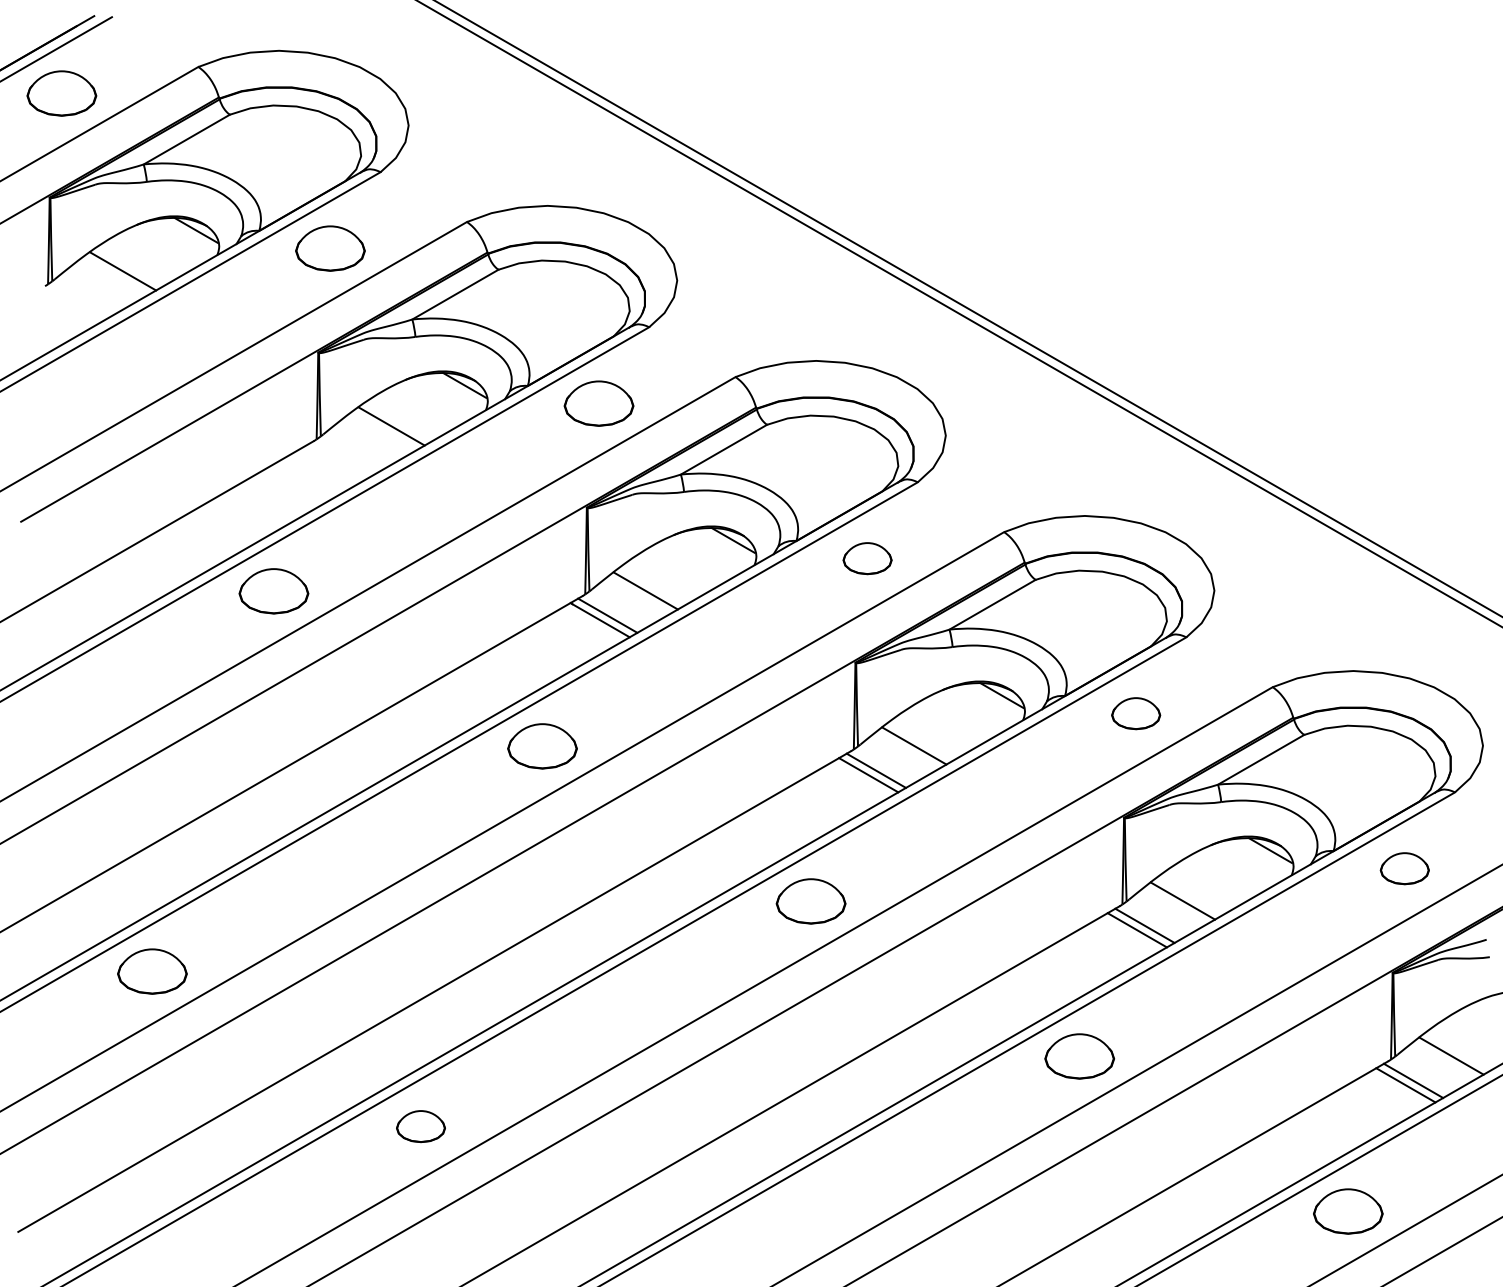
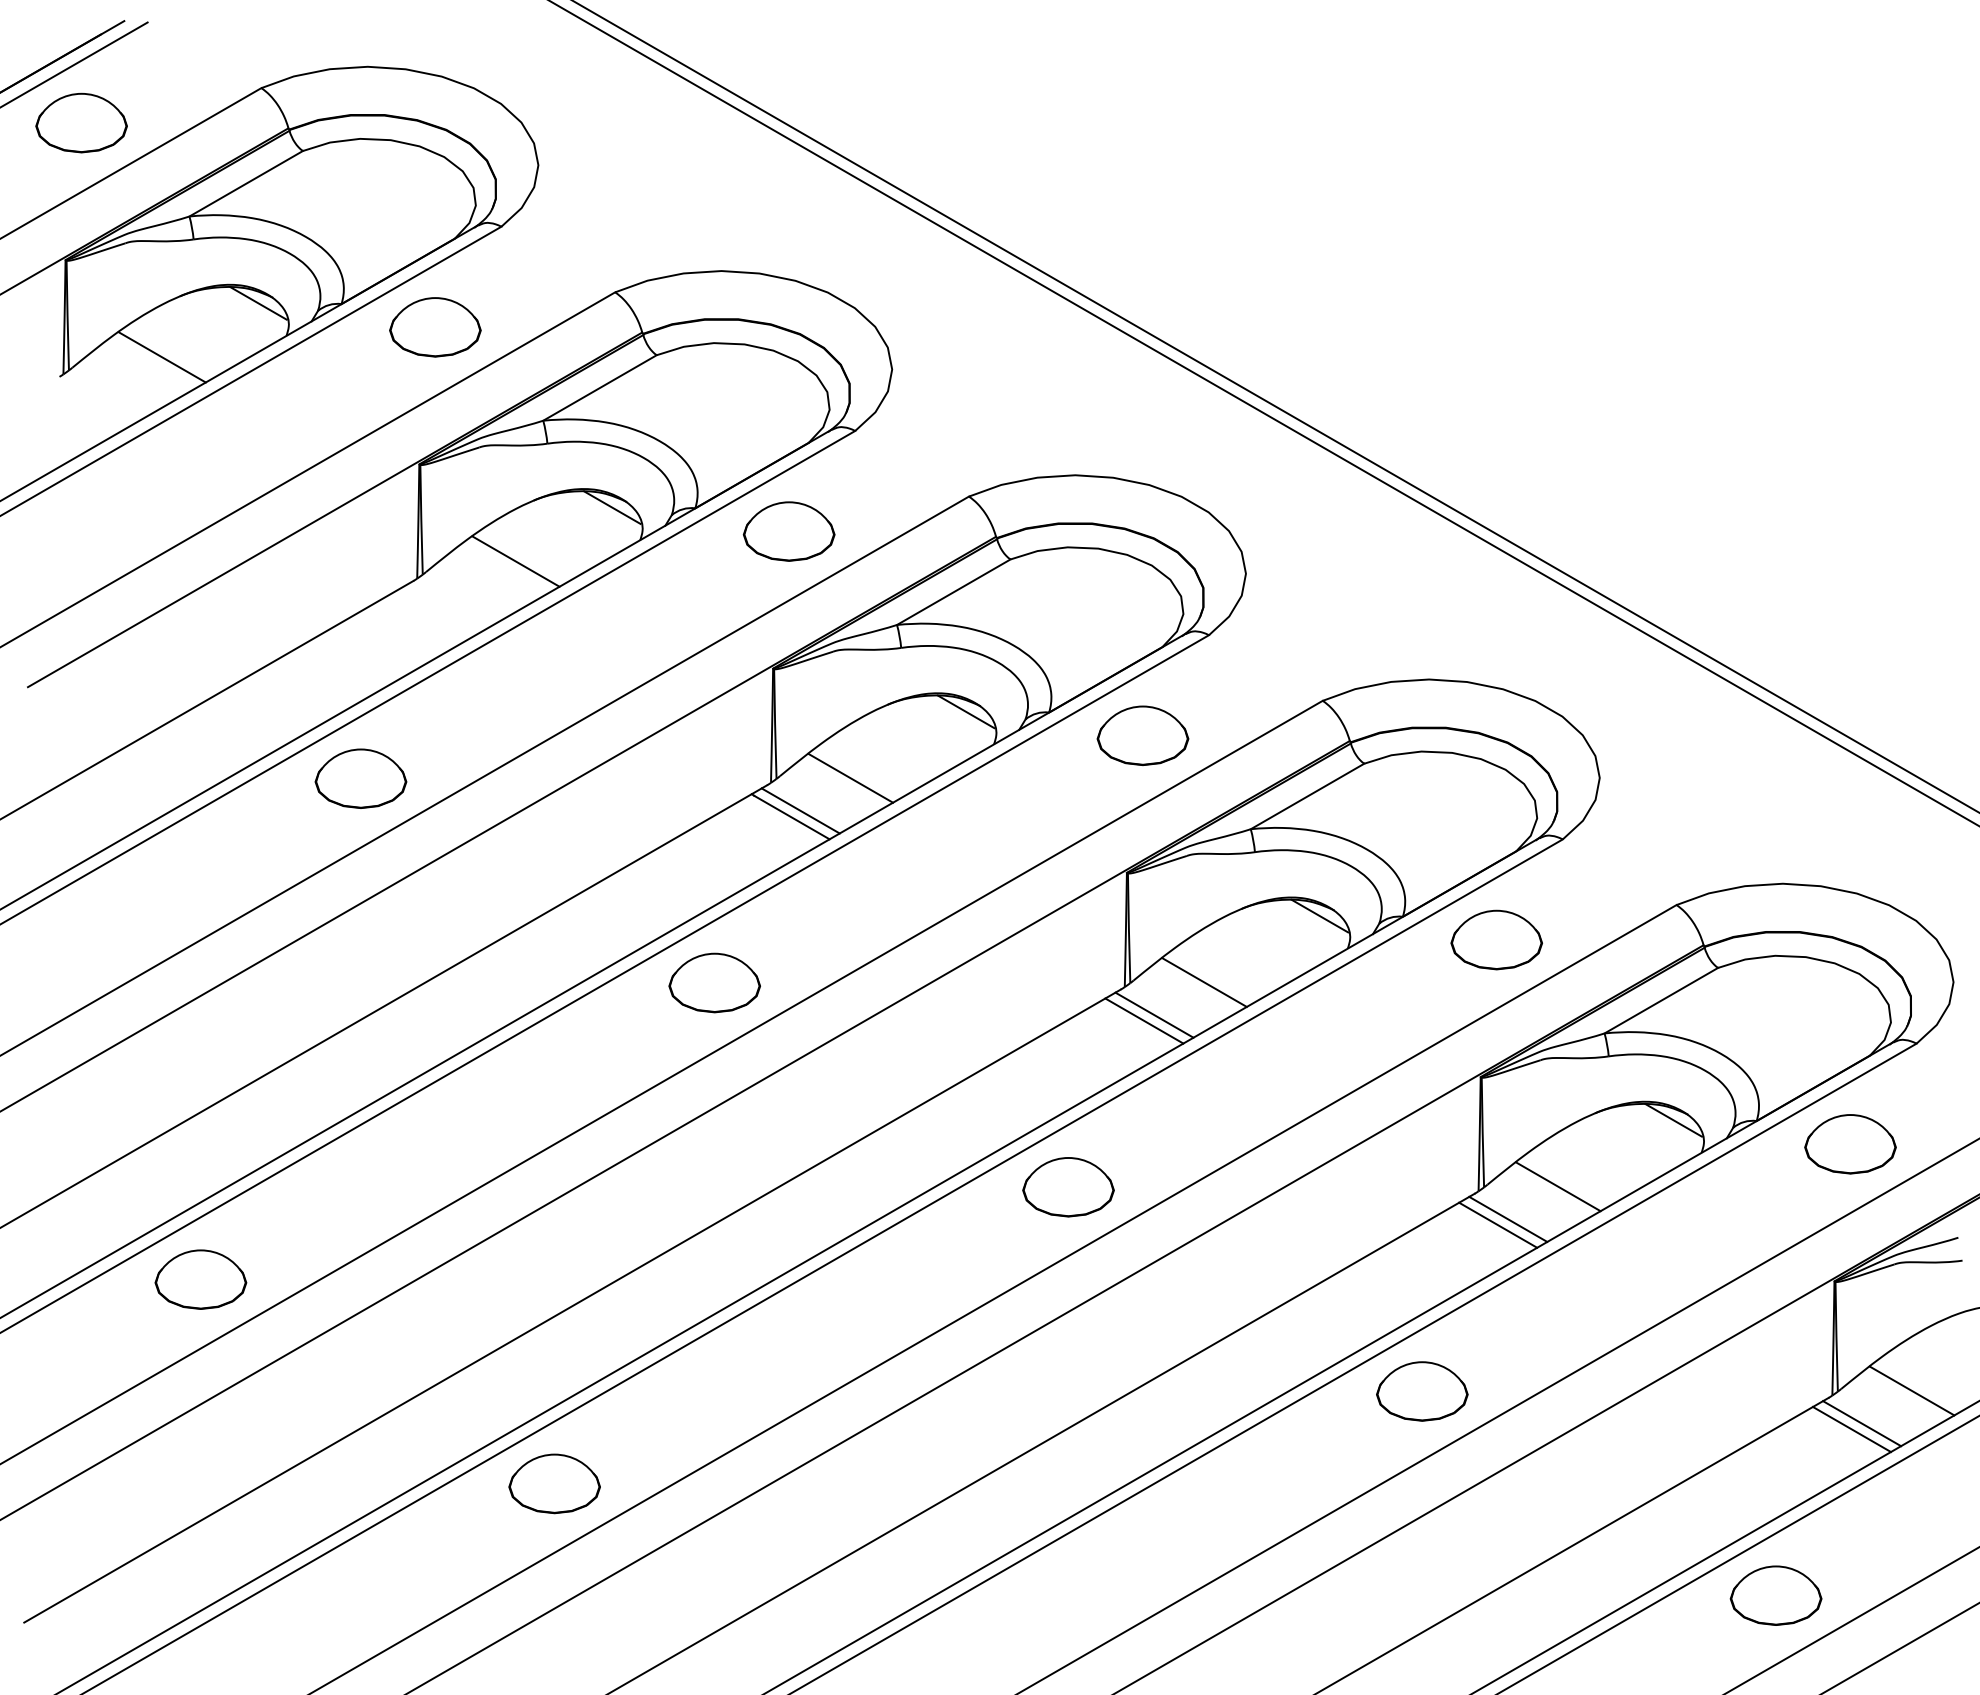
part: (867, 558) -> (1142, 735), size x1.43
part: (1135, 713) -> (1495, 939), size x1.43
part: (1404, 868) -> (1850, 1143), size x1.43
part: (420, 1126) -> (554, 1483), size x1.43

